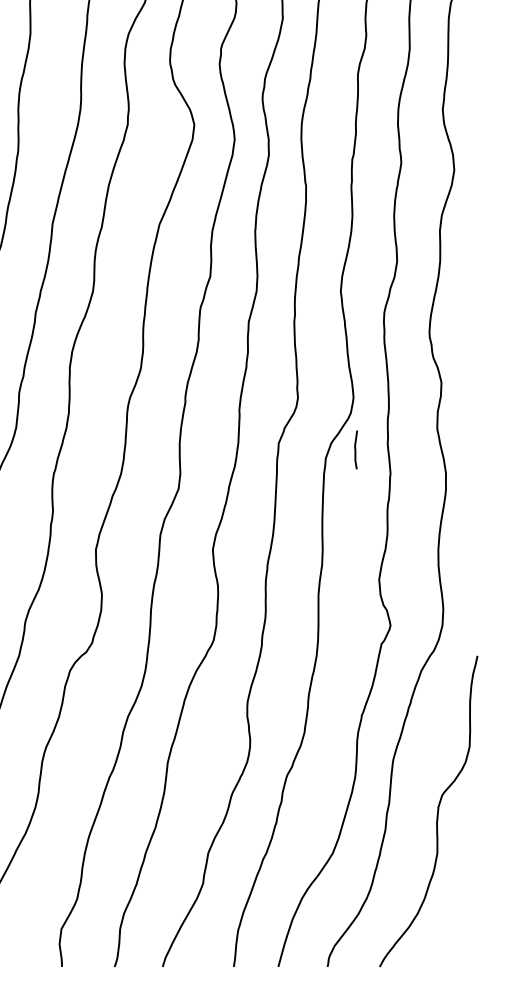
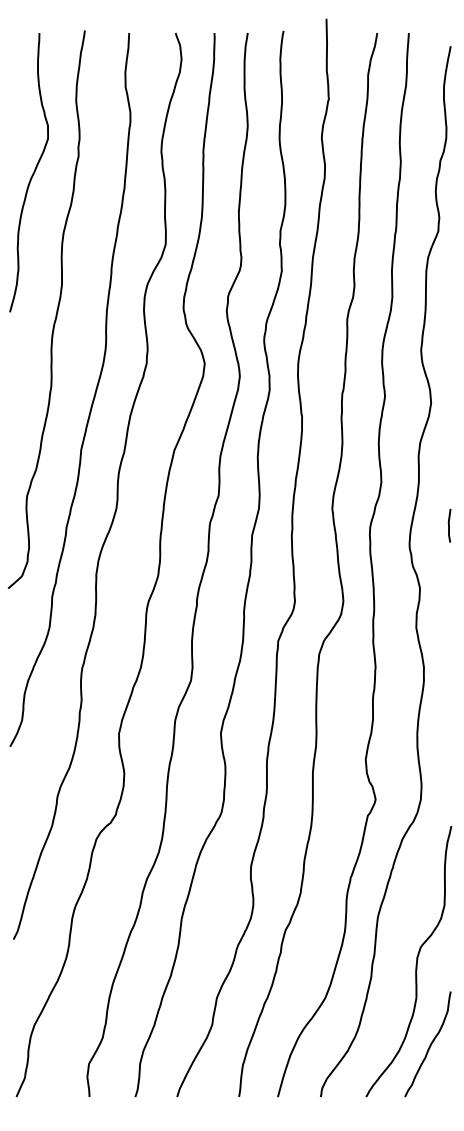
line: (355, 449) -> (449, 525), moved
curve: (452, 907) -> (429, 1045), added

